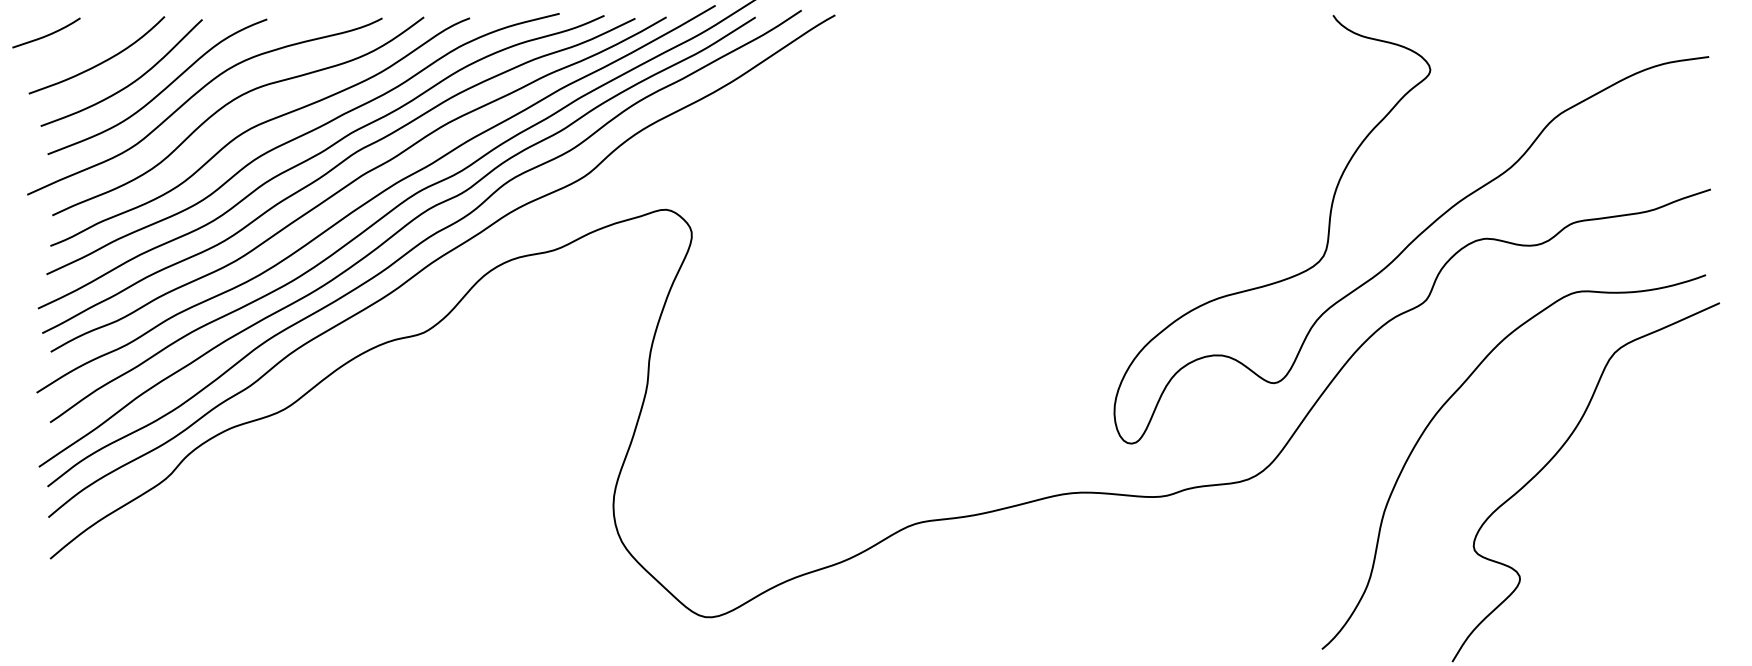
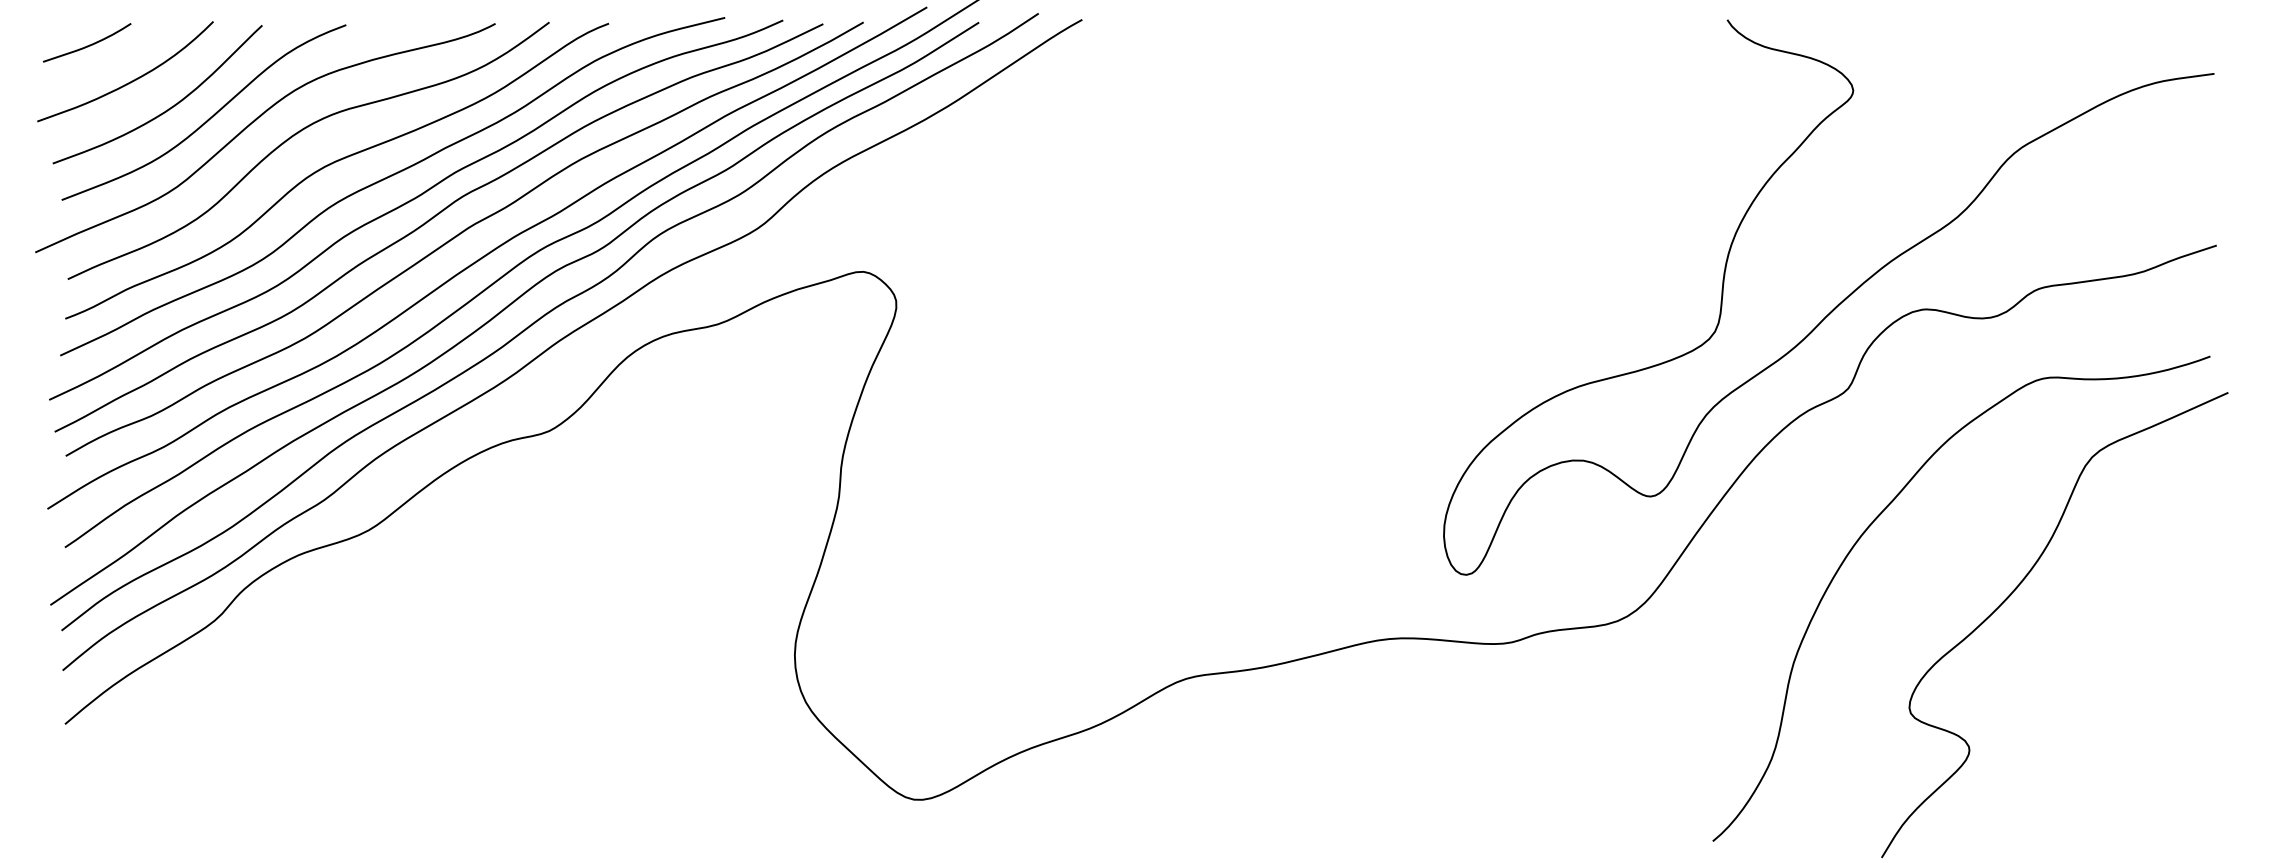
curve: (48, 34) -> (89, 44), moved

